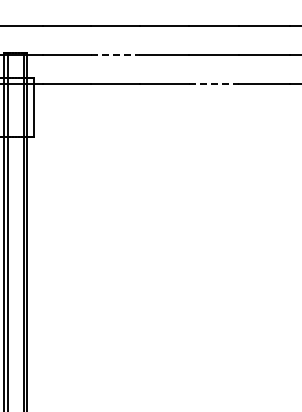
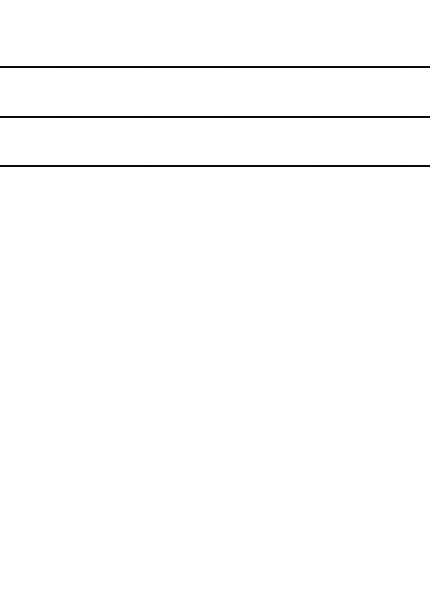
line: (115, 55) -> (106, 117), dashed -> solid
line: (214, 84) -> (274, 167), dashed -> solid

